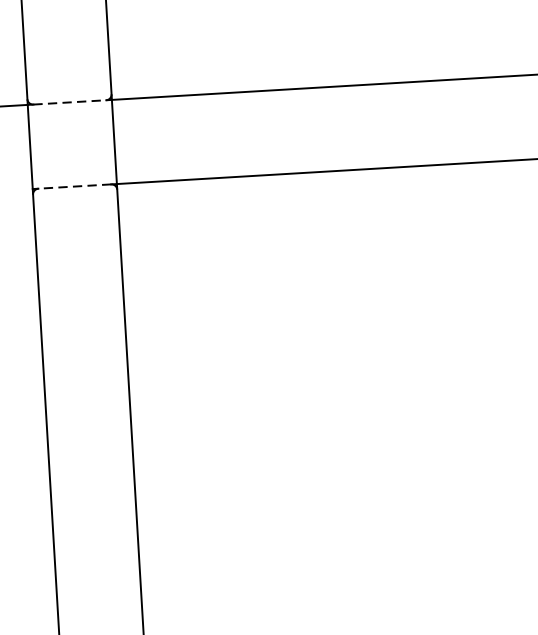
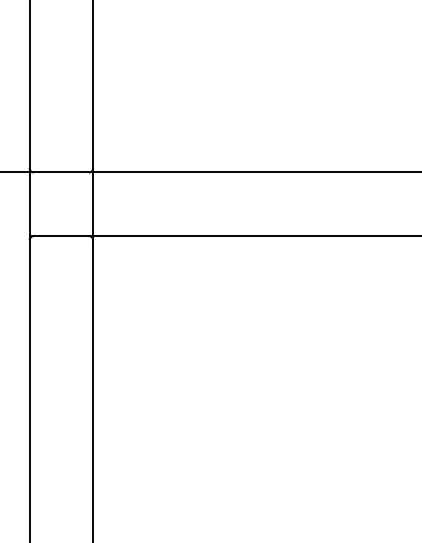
line: (69, 102) -> (61, 172), dashed -> solid
line: (74, 187) -> (61, 236), dashed -> solid

